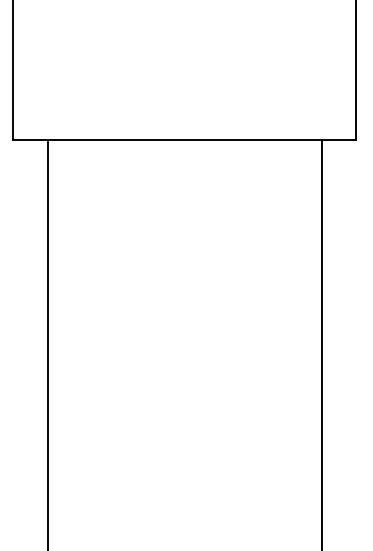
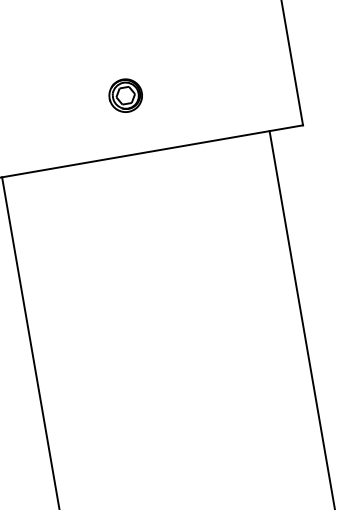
part: (184, 79) -> (125, 95), added

